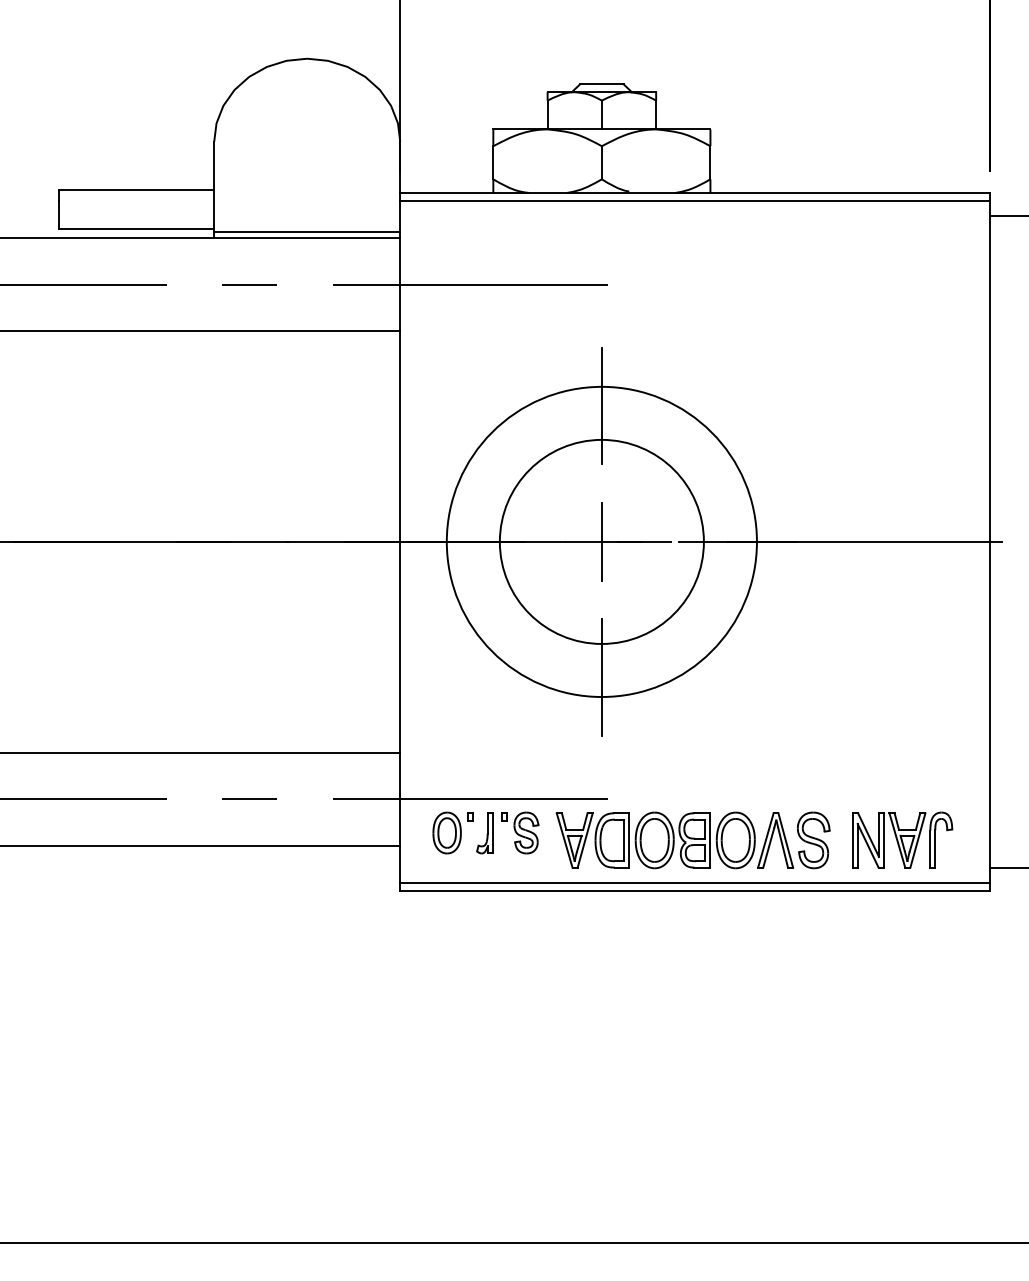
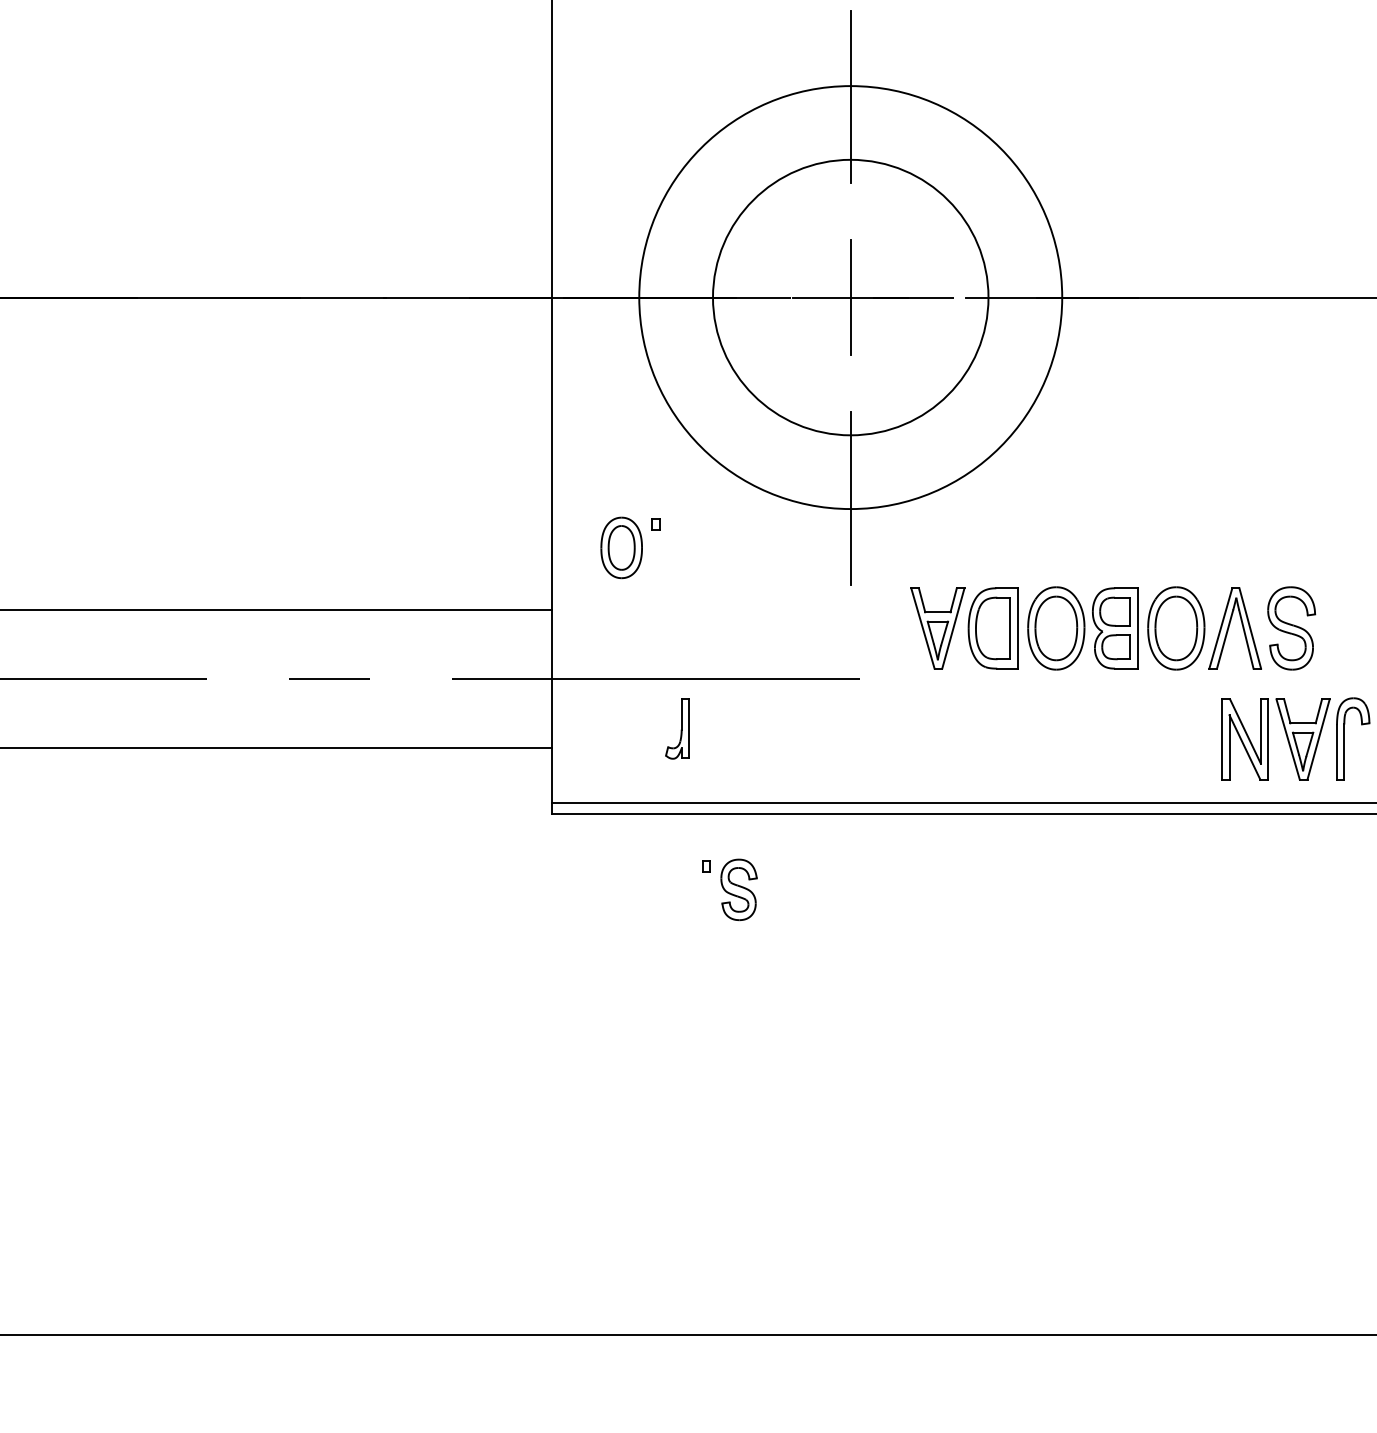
circle: (601, 541) -> (850, 296), size x0.6
circle: (601, 541) -> (850, 296), size x1.4
part: (452, 832) -> (629, 547), moved
part: (520, 832) -> (730, 889), moved
part: (692, 840) -> (1112, 628), moved

